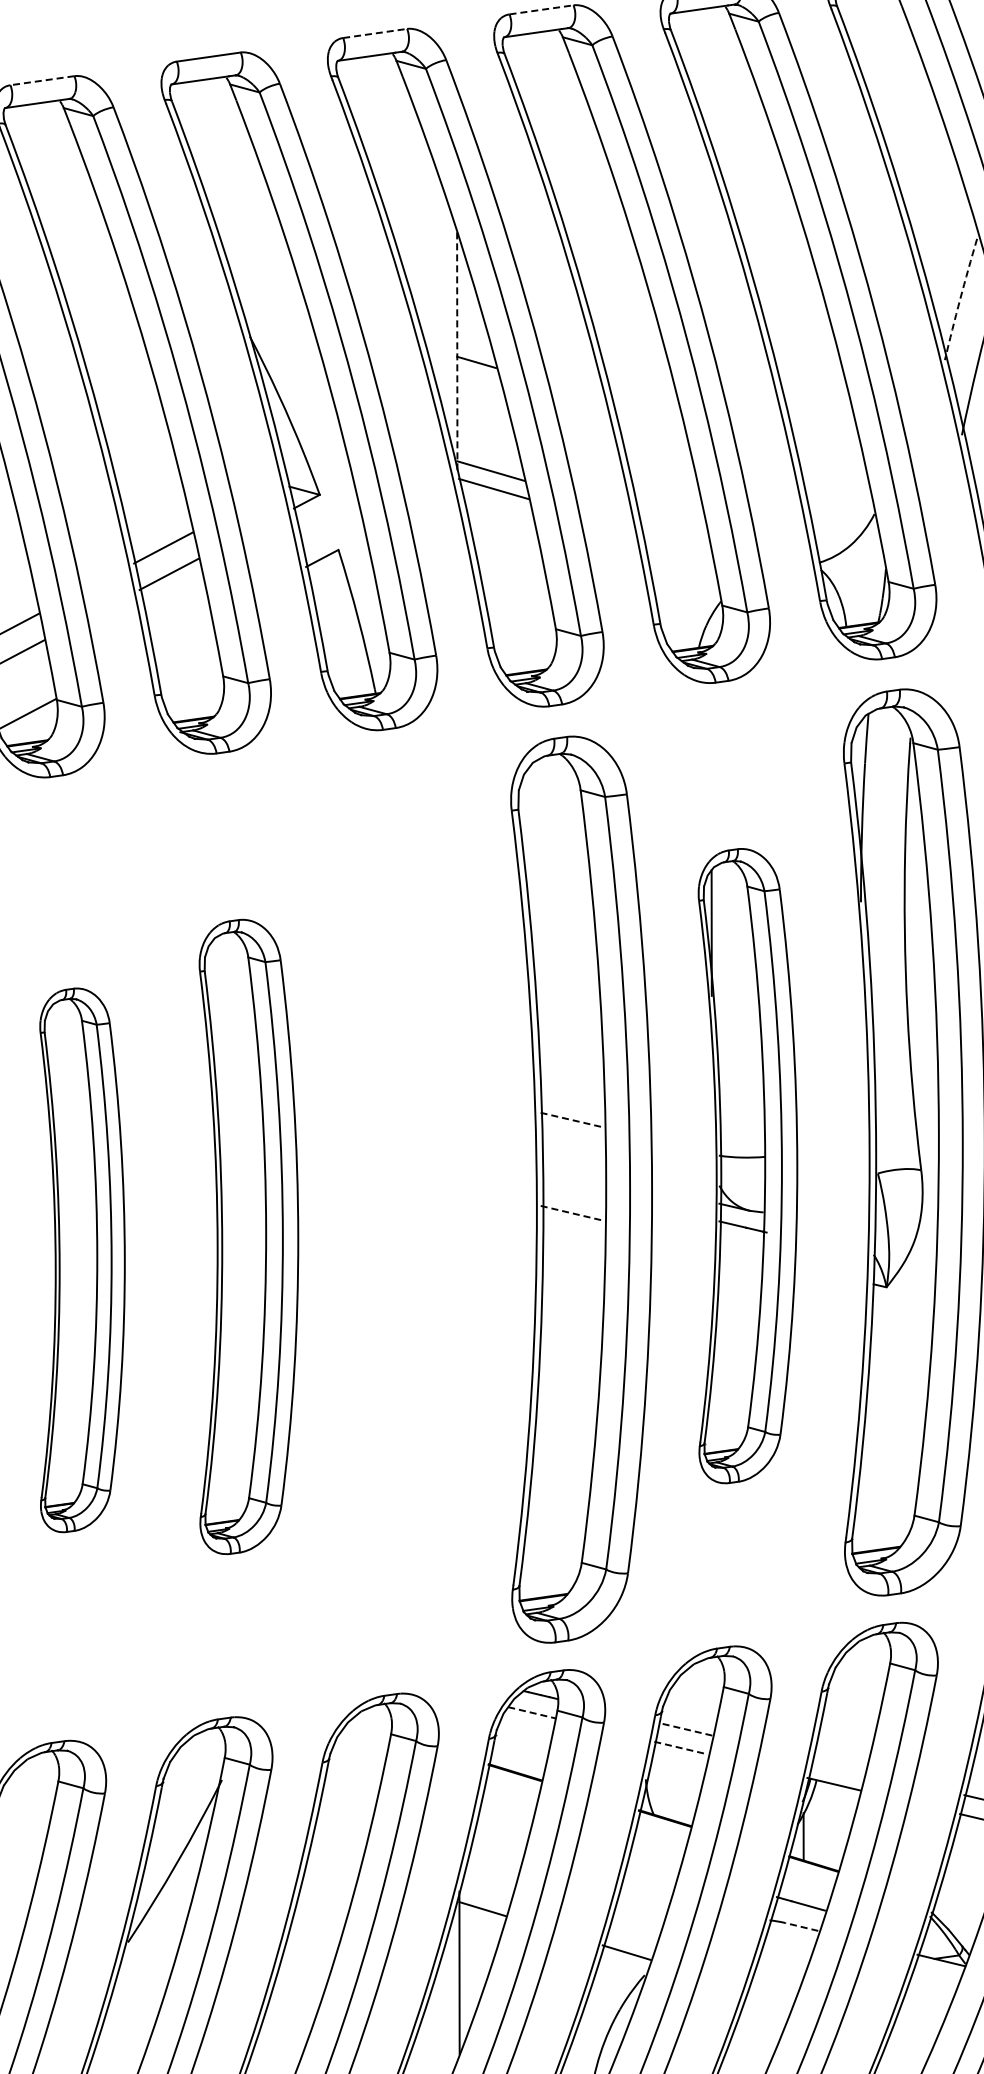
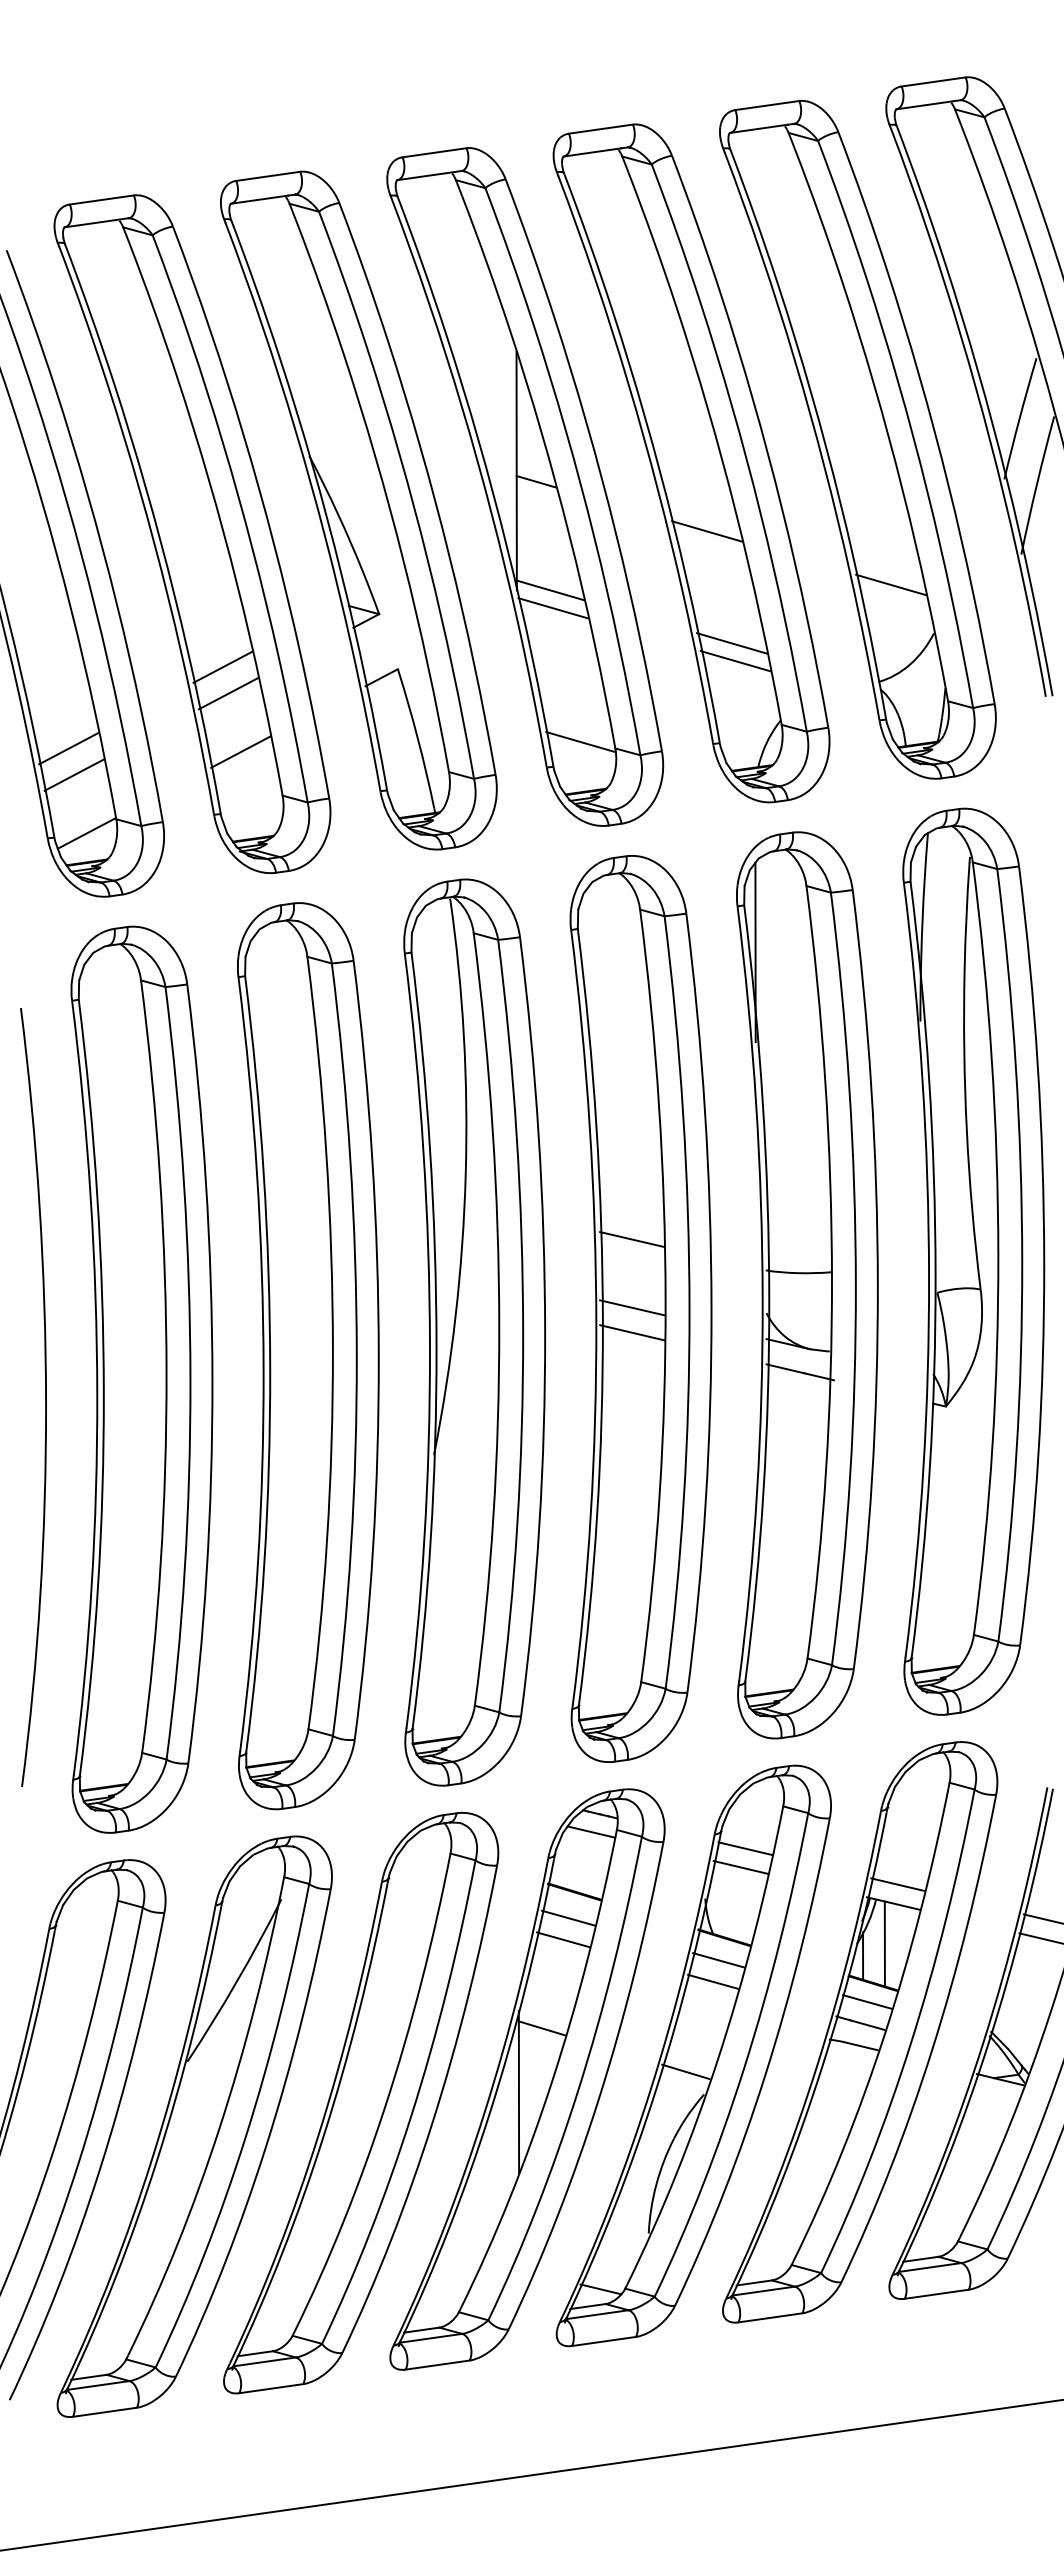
line: (542, 10) -> (601, 129), dashed -> solid
line: (376, 33) -> (435, 152), dashed -> solid
line: (42, 81) -> (101, 200), dashed -> solid
arc: (960, 299) -> (1019, 418), dashed -> solid
line: (457, 352) -> (516, 471), dashed -> solid
line: (648, 412) -> (707, 531), added
line: (831, 465) -> (890, 584), added
line: (672, 524) -> (731, 643), added
line: (676, 542) -> (735, 661), added
line: (521, 623) -> (580, 742), added
line: (181, 632) -> (240, 751), added
line: (572, 1120) -> (631, 1239), dashed -> solid
part: (748, 1166) -> (807, 1285), size x1.43
line: (573, 1188) -> (632, 1307), added
part: (415, 1213) -> (474, 1332), added
line: (573, 1213) -> (632, 1332), dashed -> solid
part: (249, 1237) -> (308, 1356), size x1.43
part: (82, 1260) -> (141, 1379), size x1.67
line: (532, 1713) -> (591, 1832), dashed -> solid
line: (685, 1729) -> (744, 1848), dashed -> solid
line: (681, 1748) -> (740, 1867), dashed -> solid
line: (838, 1765) -> (897, 1884), added
line: (508, 1798) -> (567, 1917), added
line: (503, 1820) -> (562, 1939), added
line: (825, 1824) -> (884, 1943), added
line: (659, 1841) -> (718, 1960), added
line: (654, 1862) -> (713, 1981), added
line: (808, 1882) -> (867, 2001), added
line: (802, 1927) -> (861, 2046), dashed -> solid

